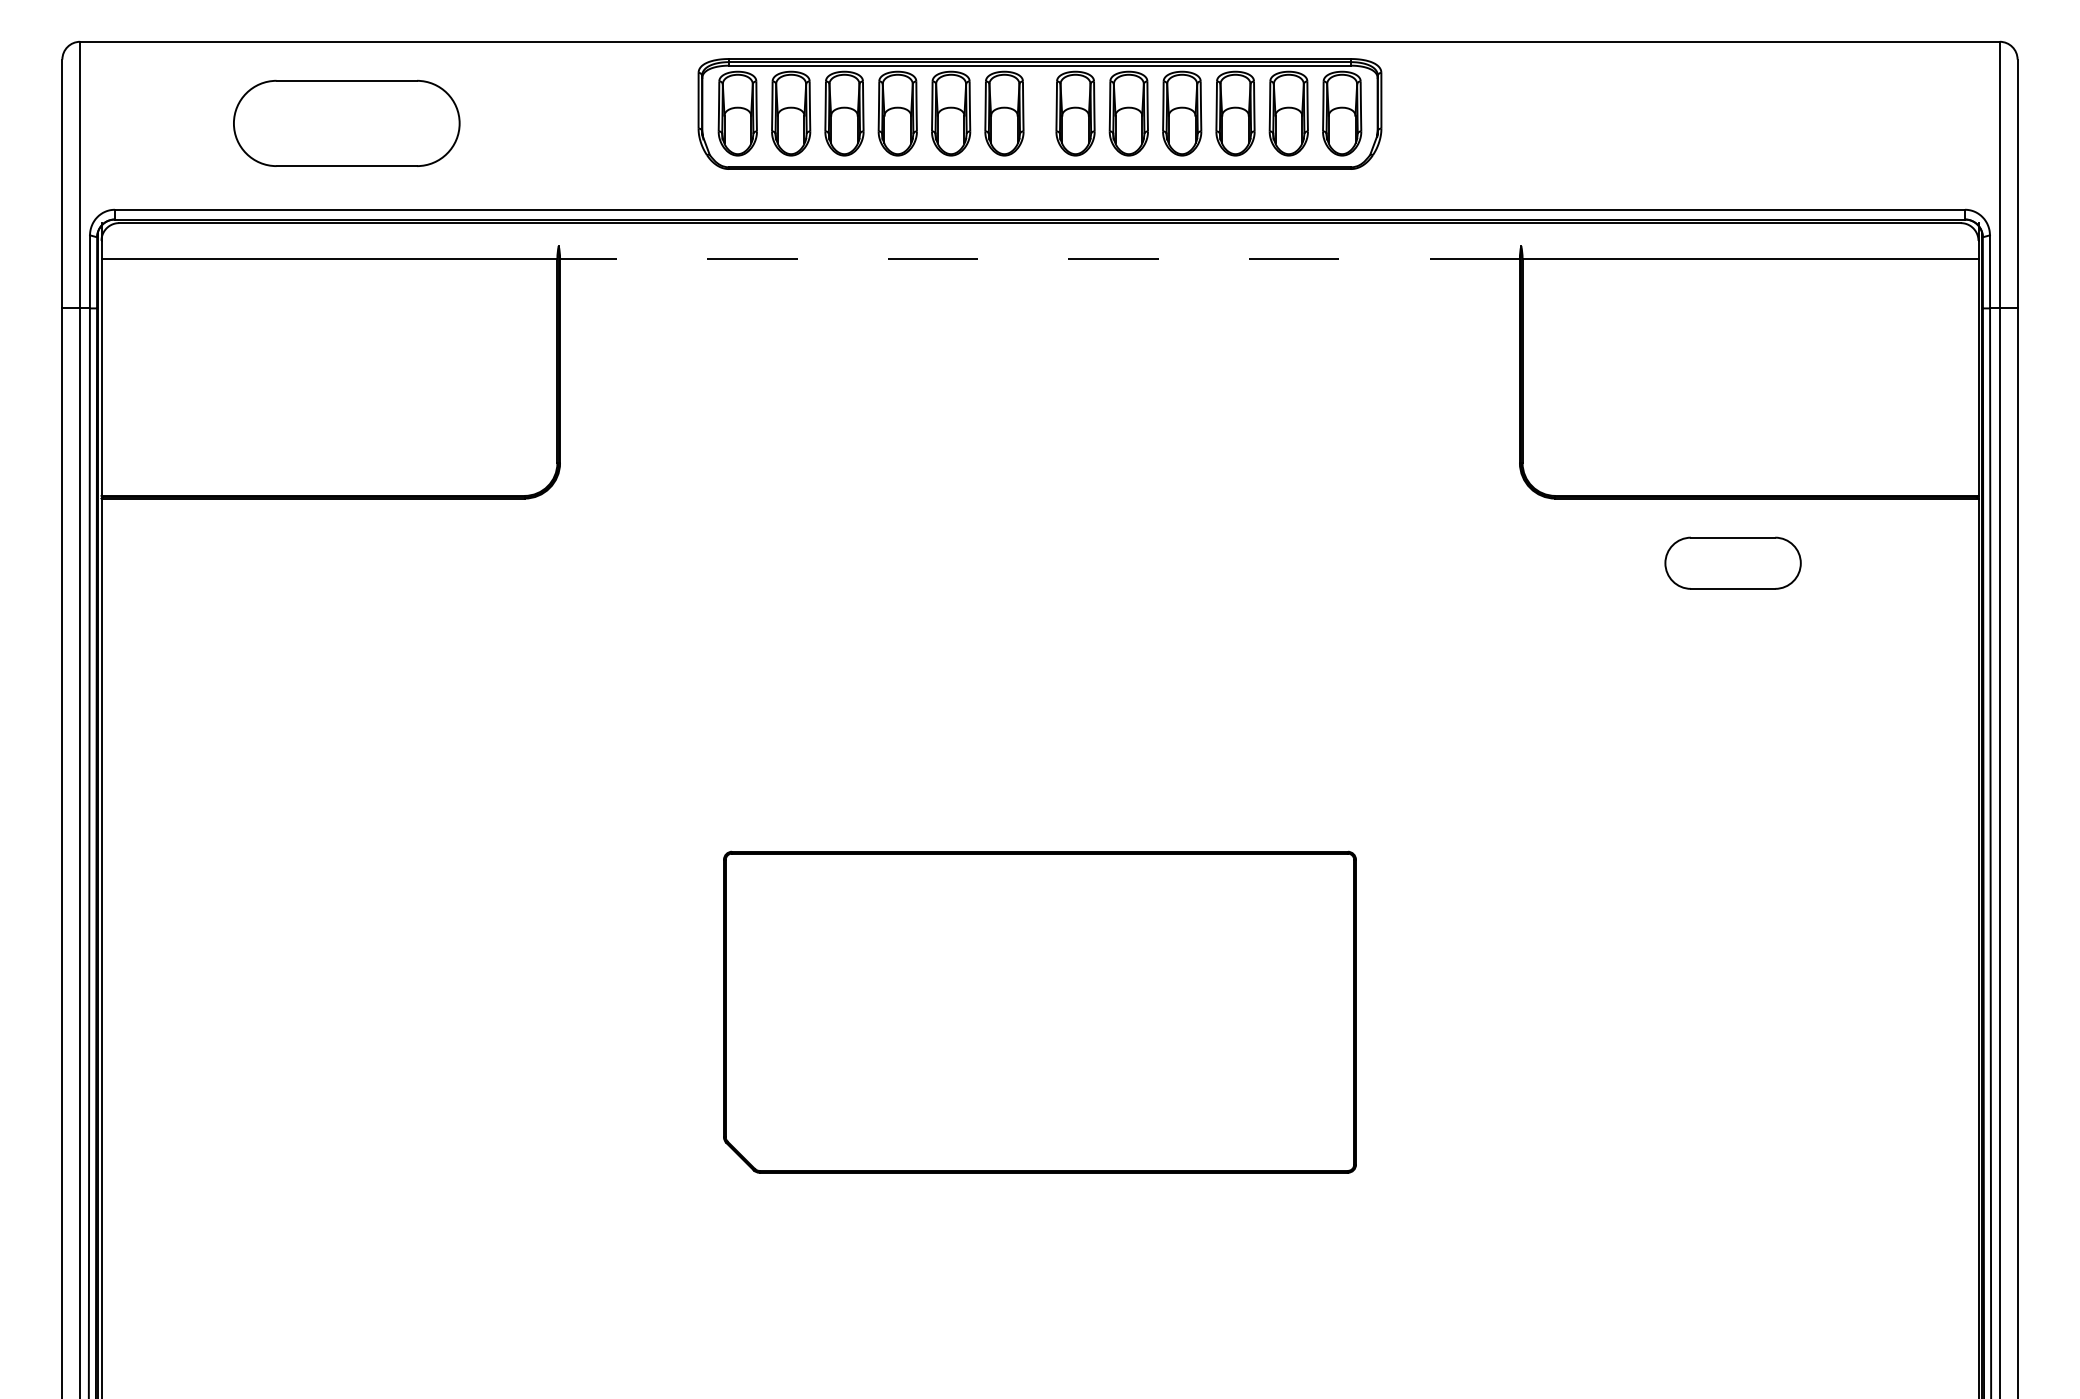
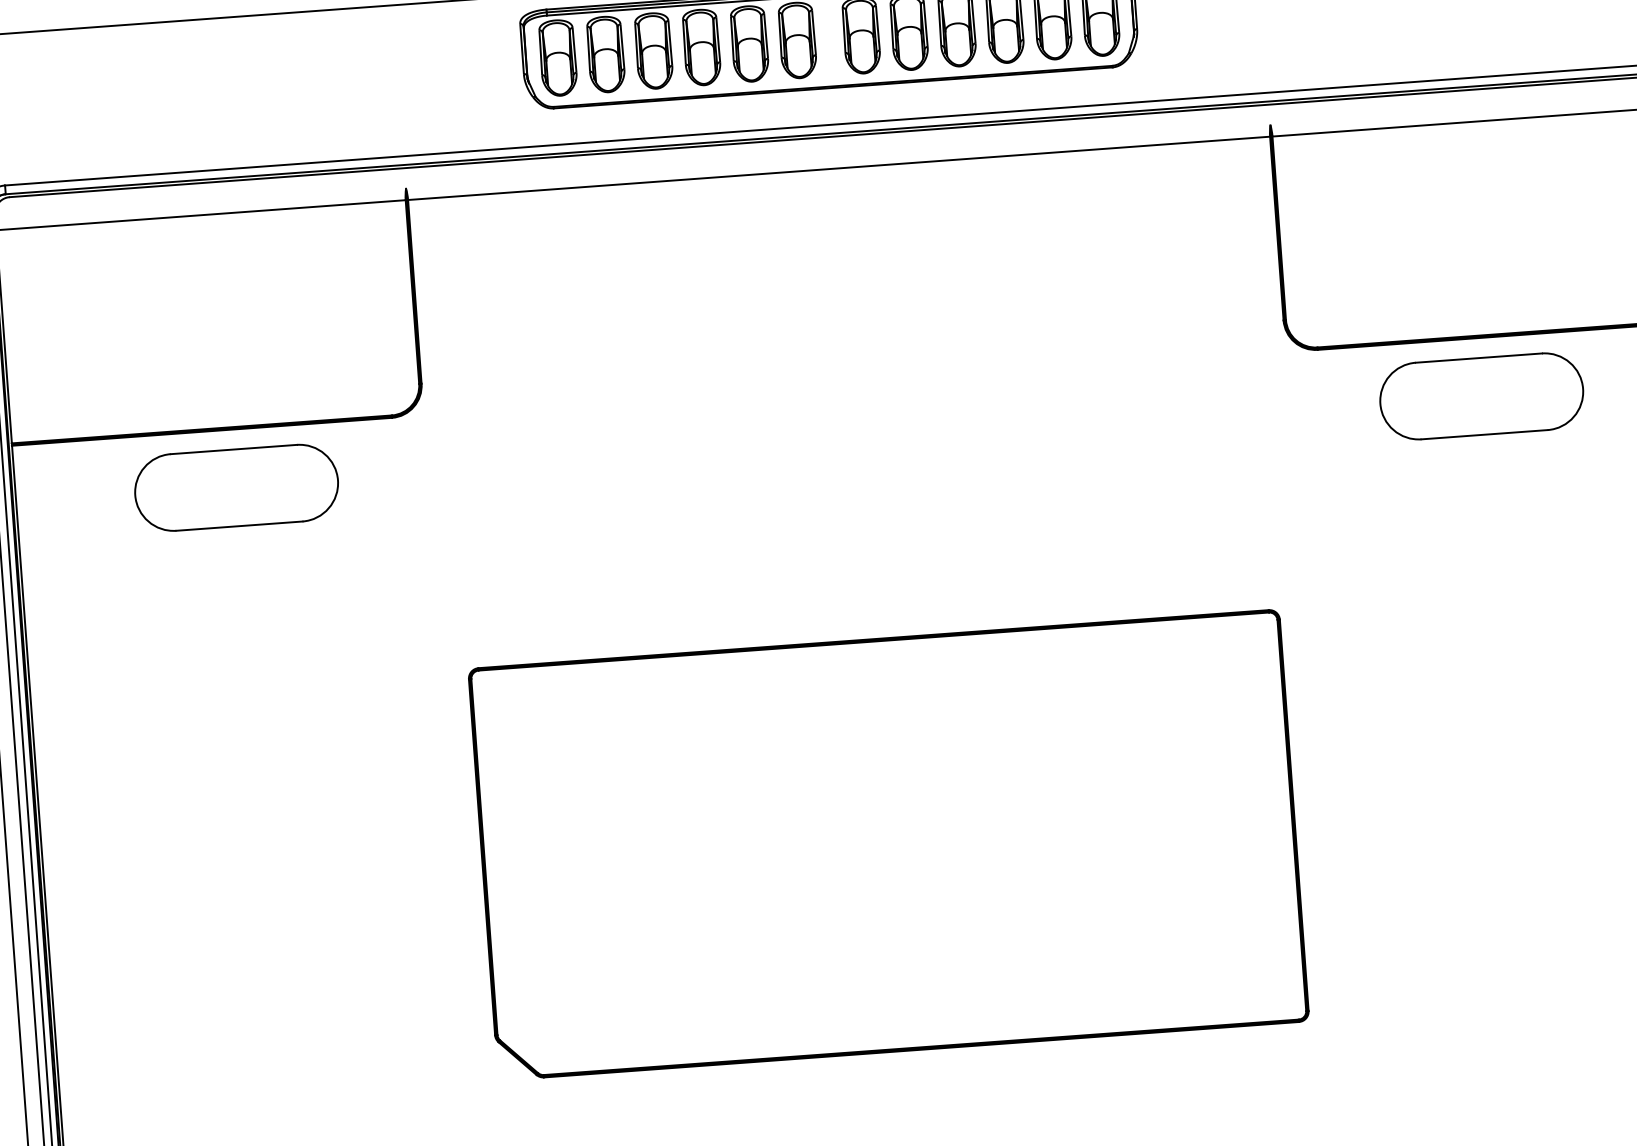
part: (346, 122) -> (236, 486), moved
line: (1040, 258) -> (839, 168), dashed -> solid
part: (1732, 562) -> (1481, 395), size x1.67
part: (1039, 1012) -> (888, 845), size x1.43

